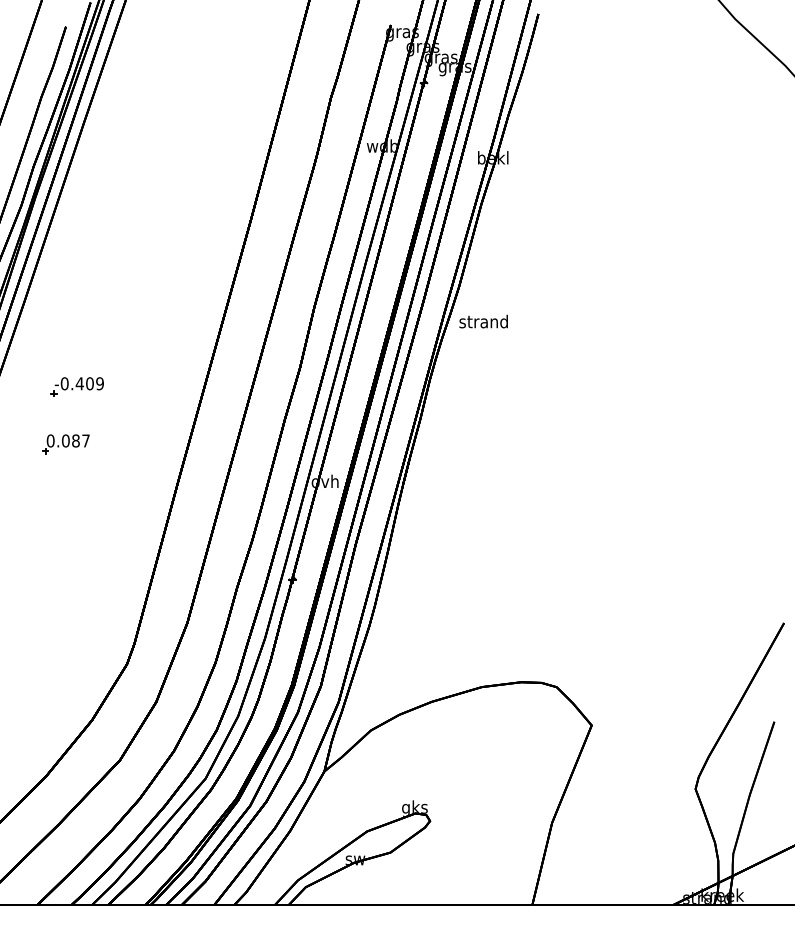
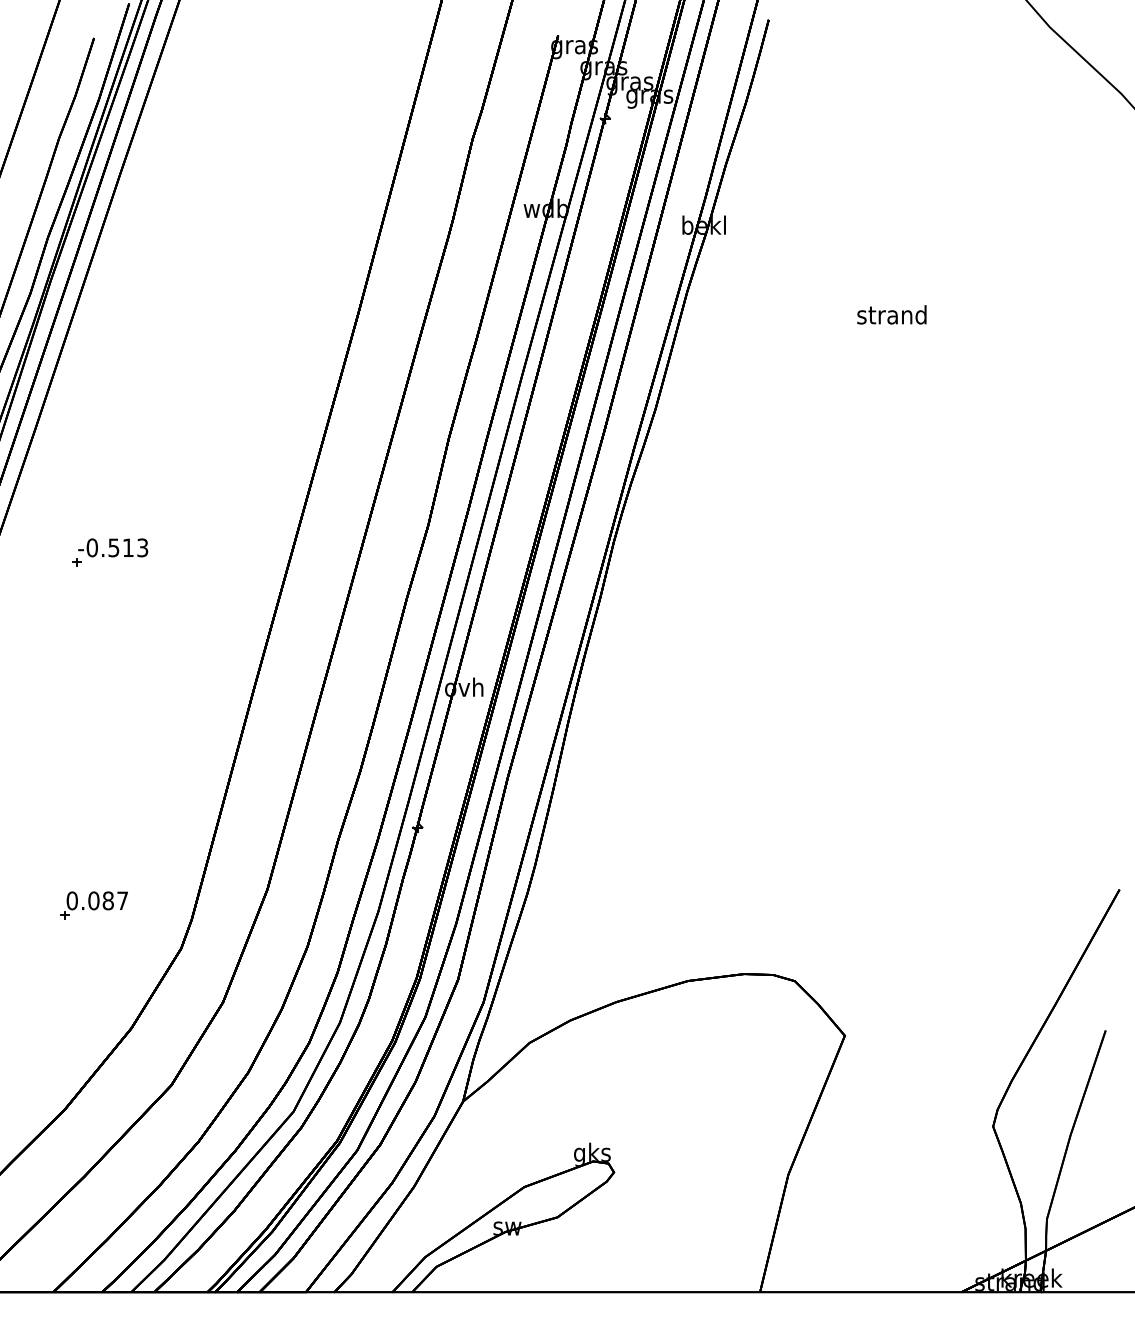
text: (483, 321) -> (891, 314), moved
text: (89, 383) -> (127, 547), -0.409 -> -0.513
part: (65, 444) -> (93, 905), moved

